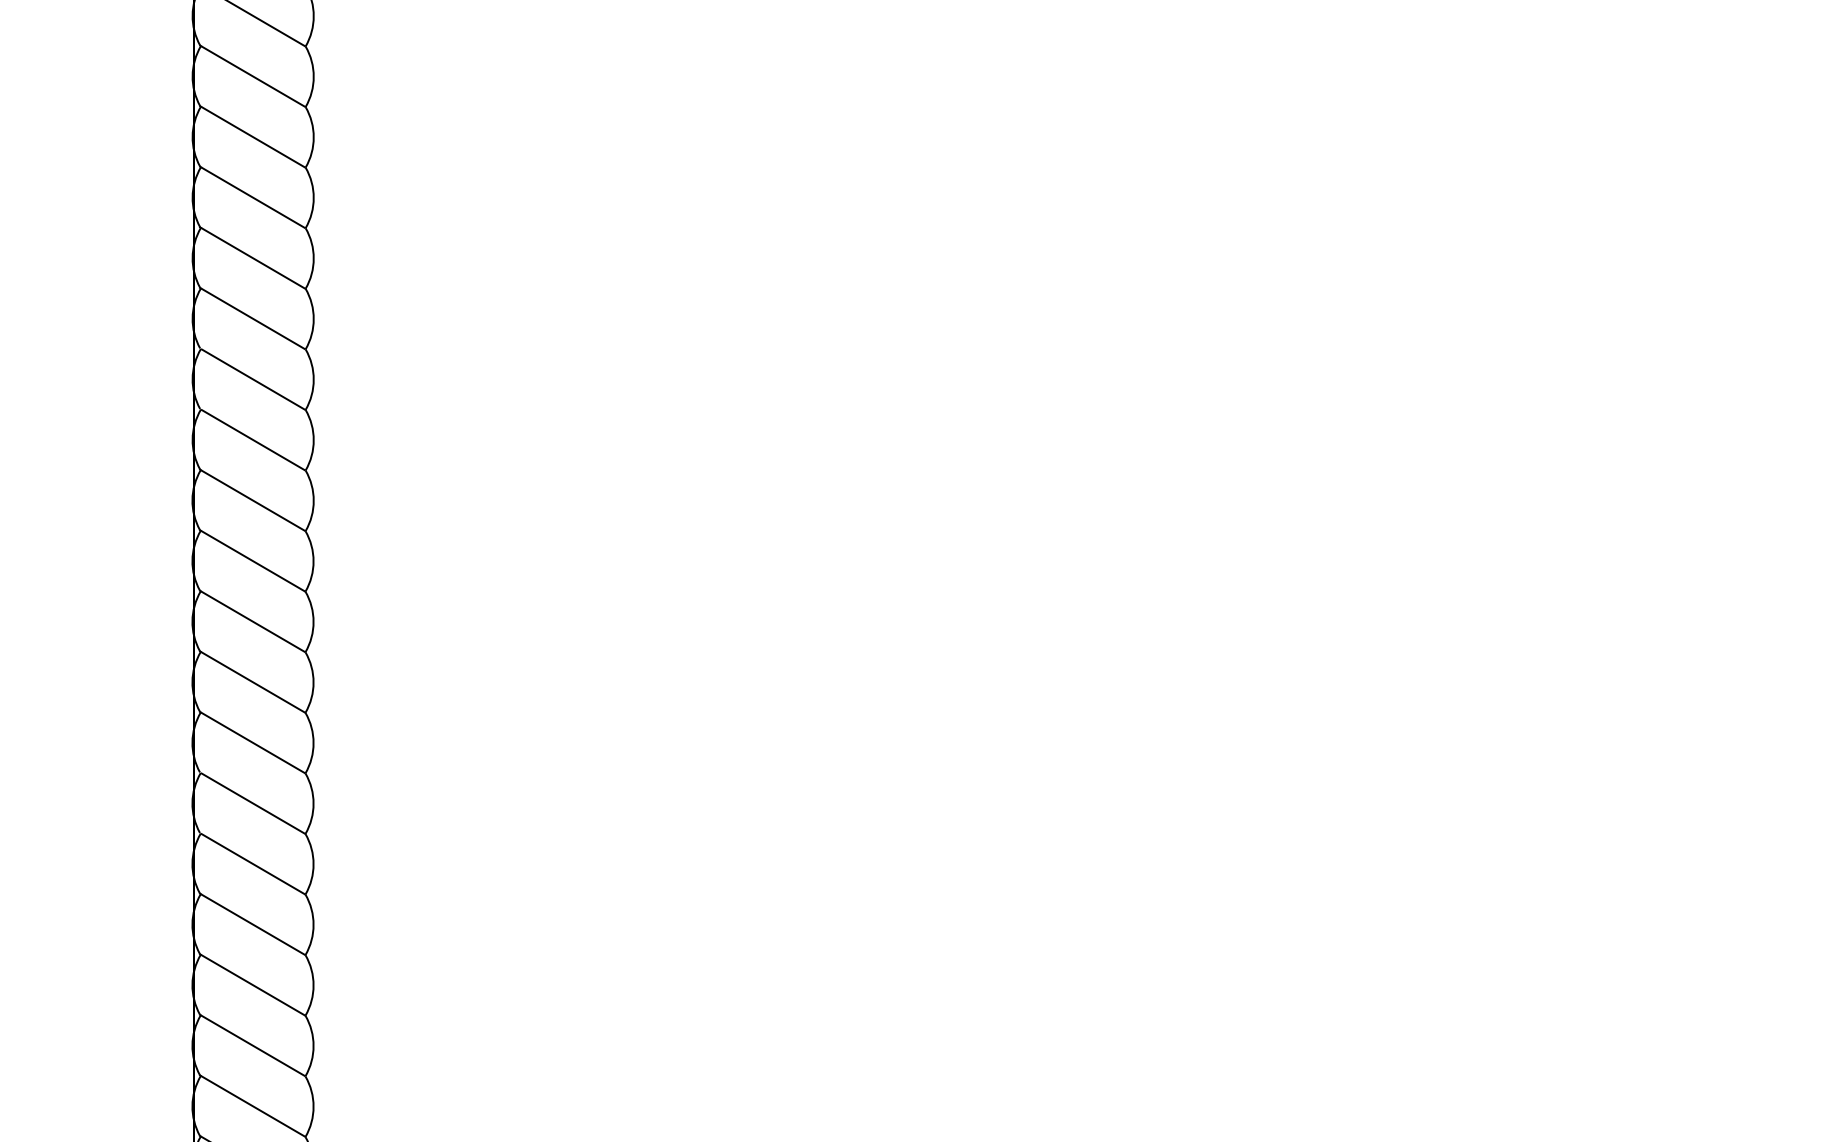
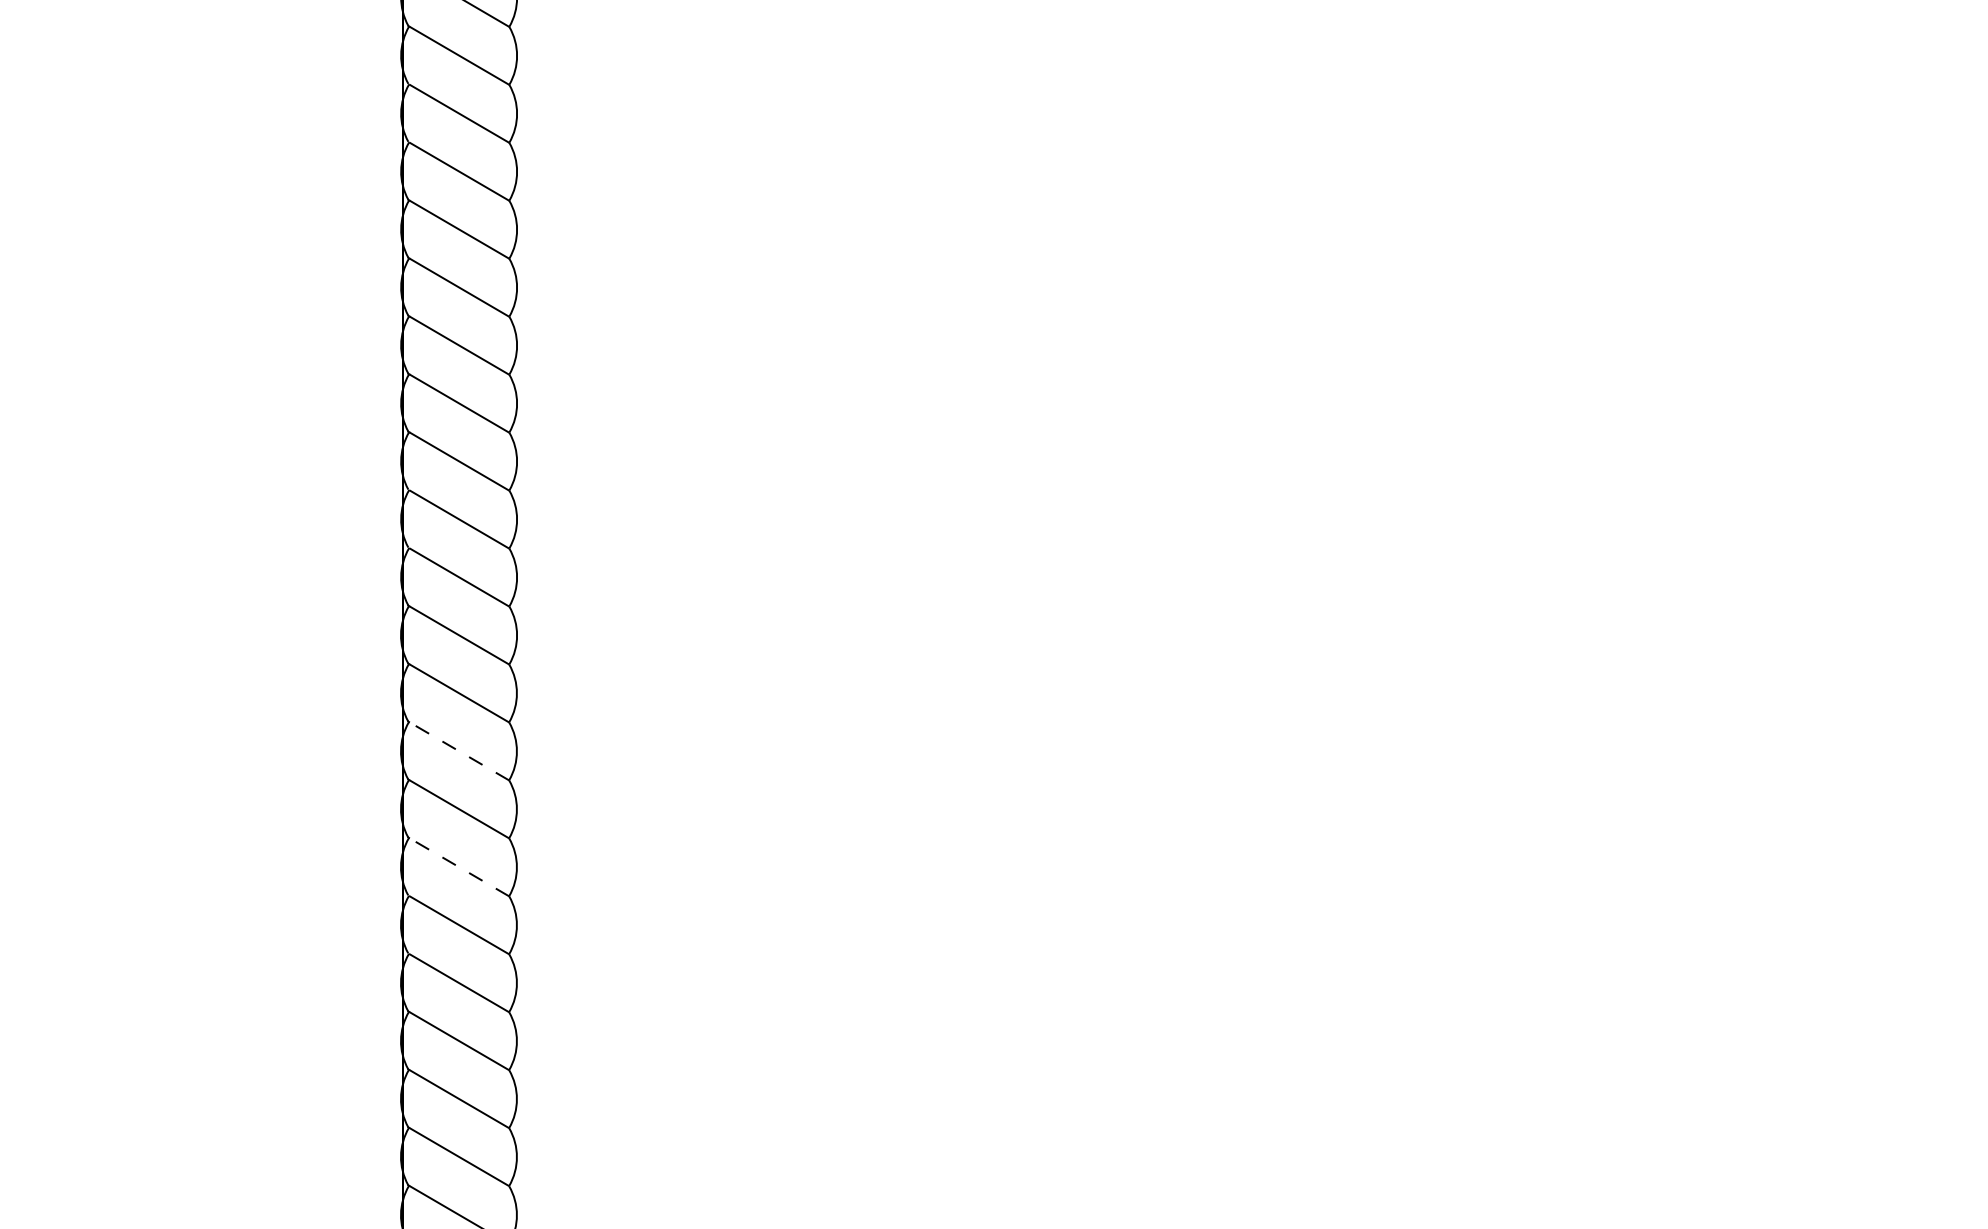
line: (253, 622) -> (459, 751), solid -> dashed
line: (253, 743) -> (459, 867), solid -> dashed

